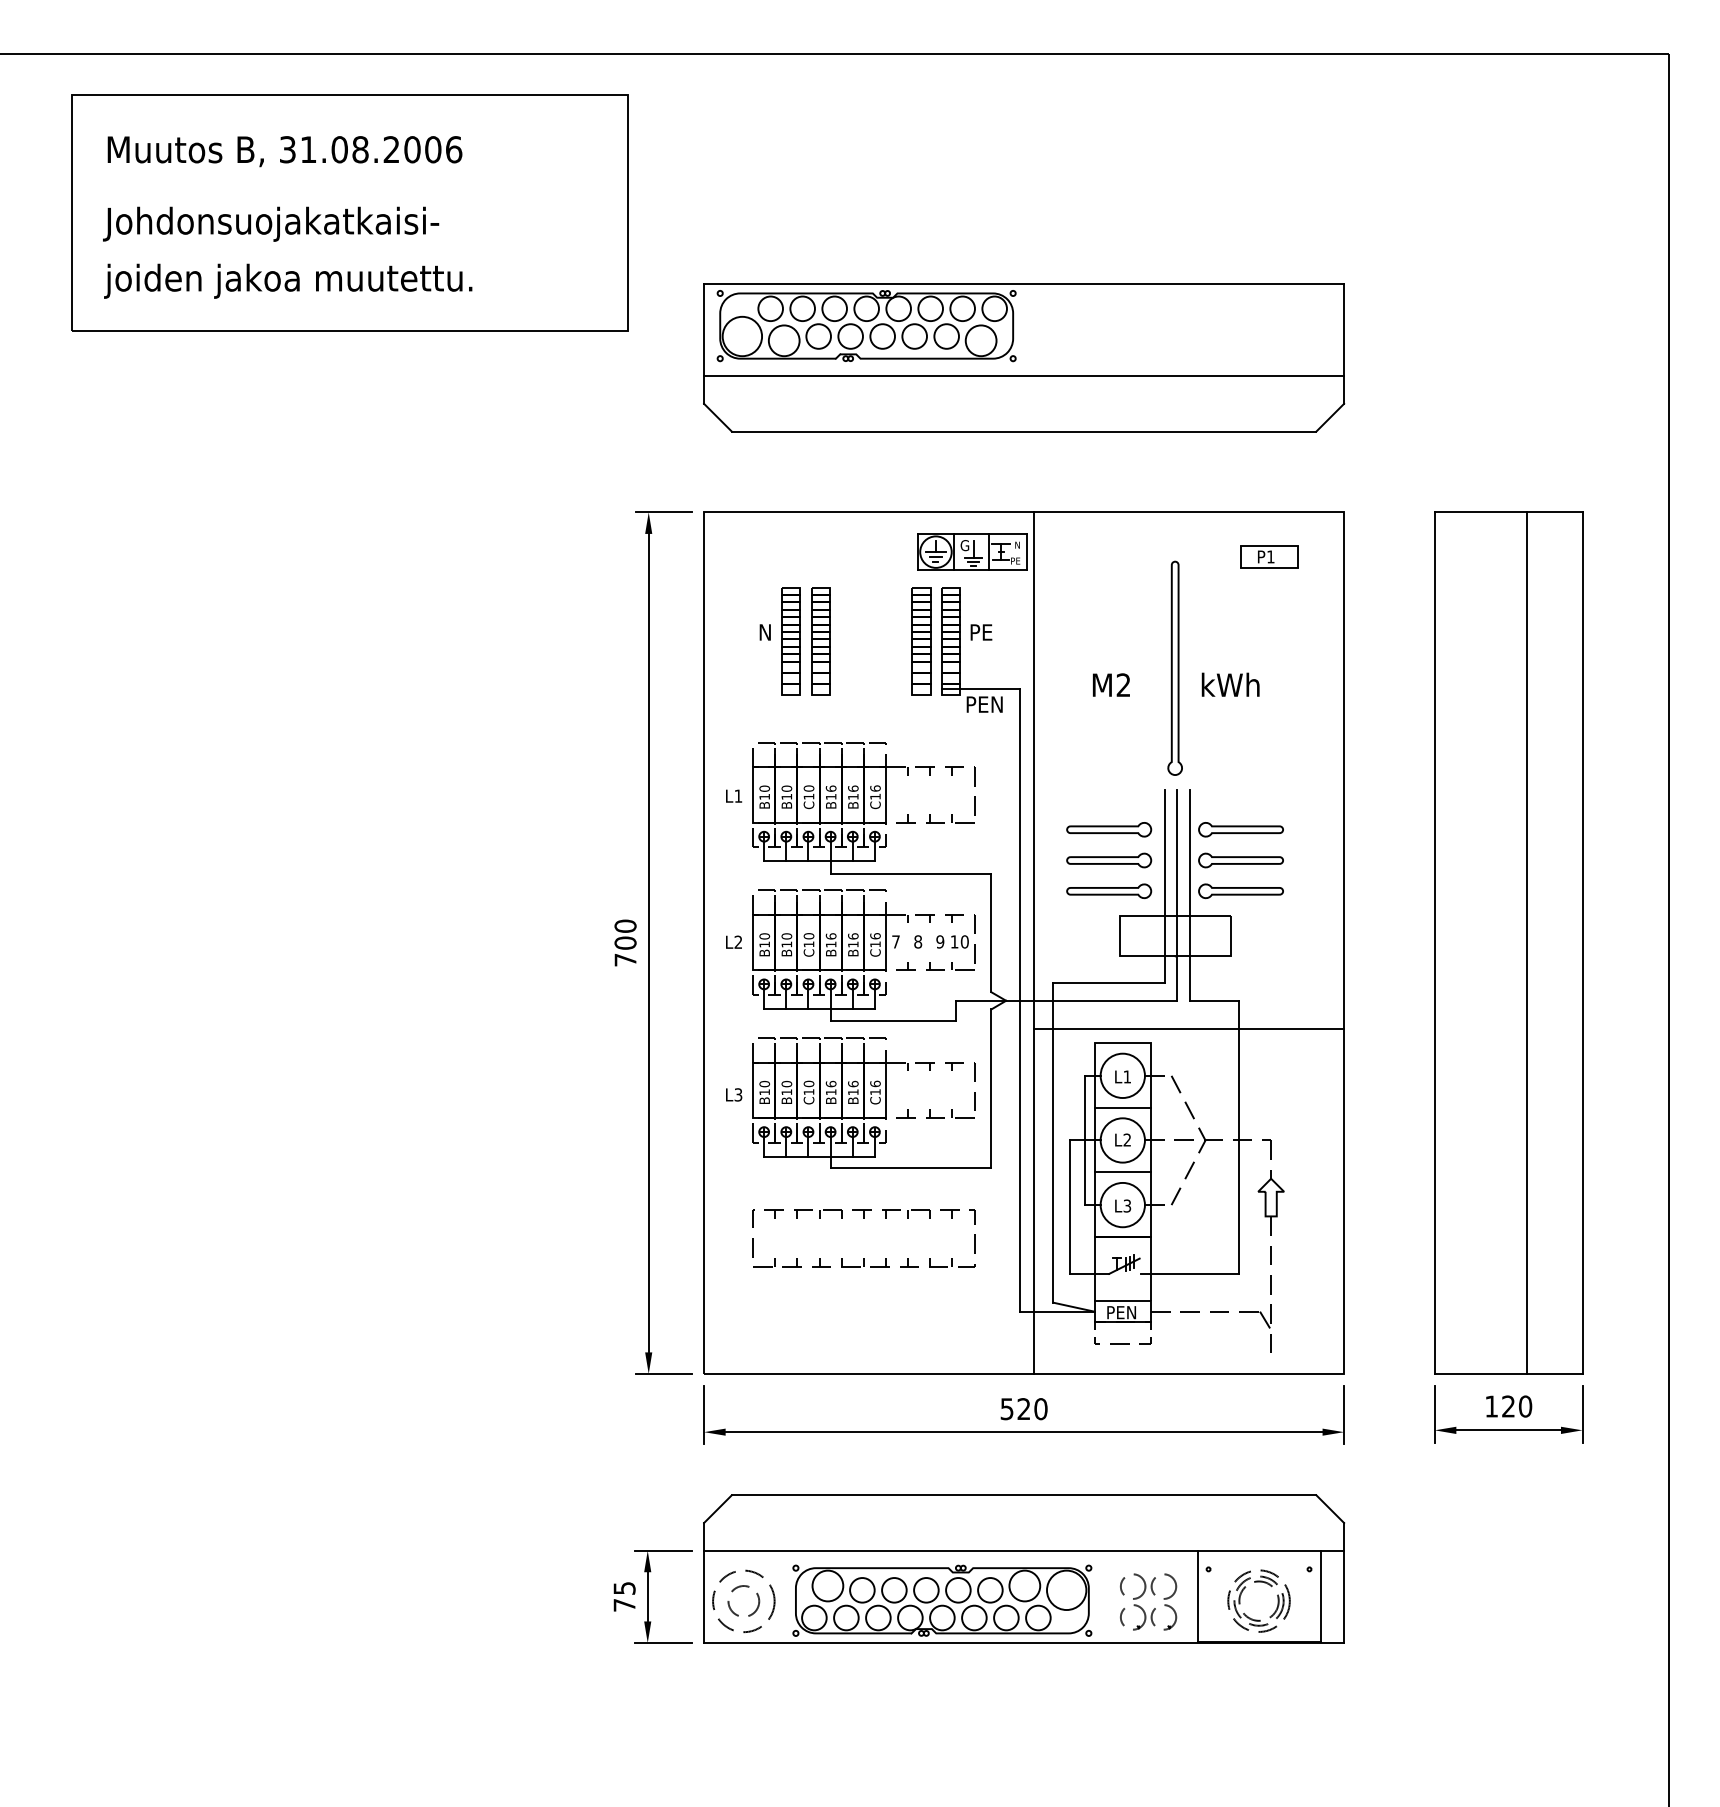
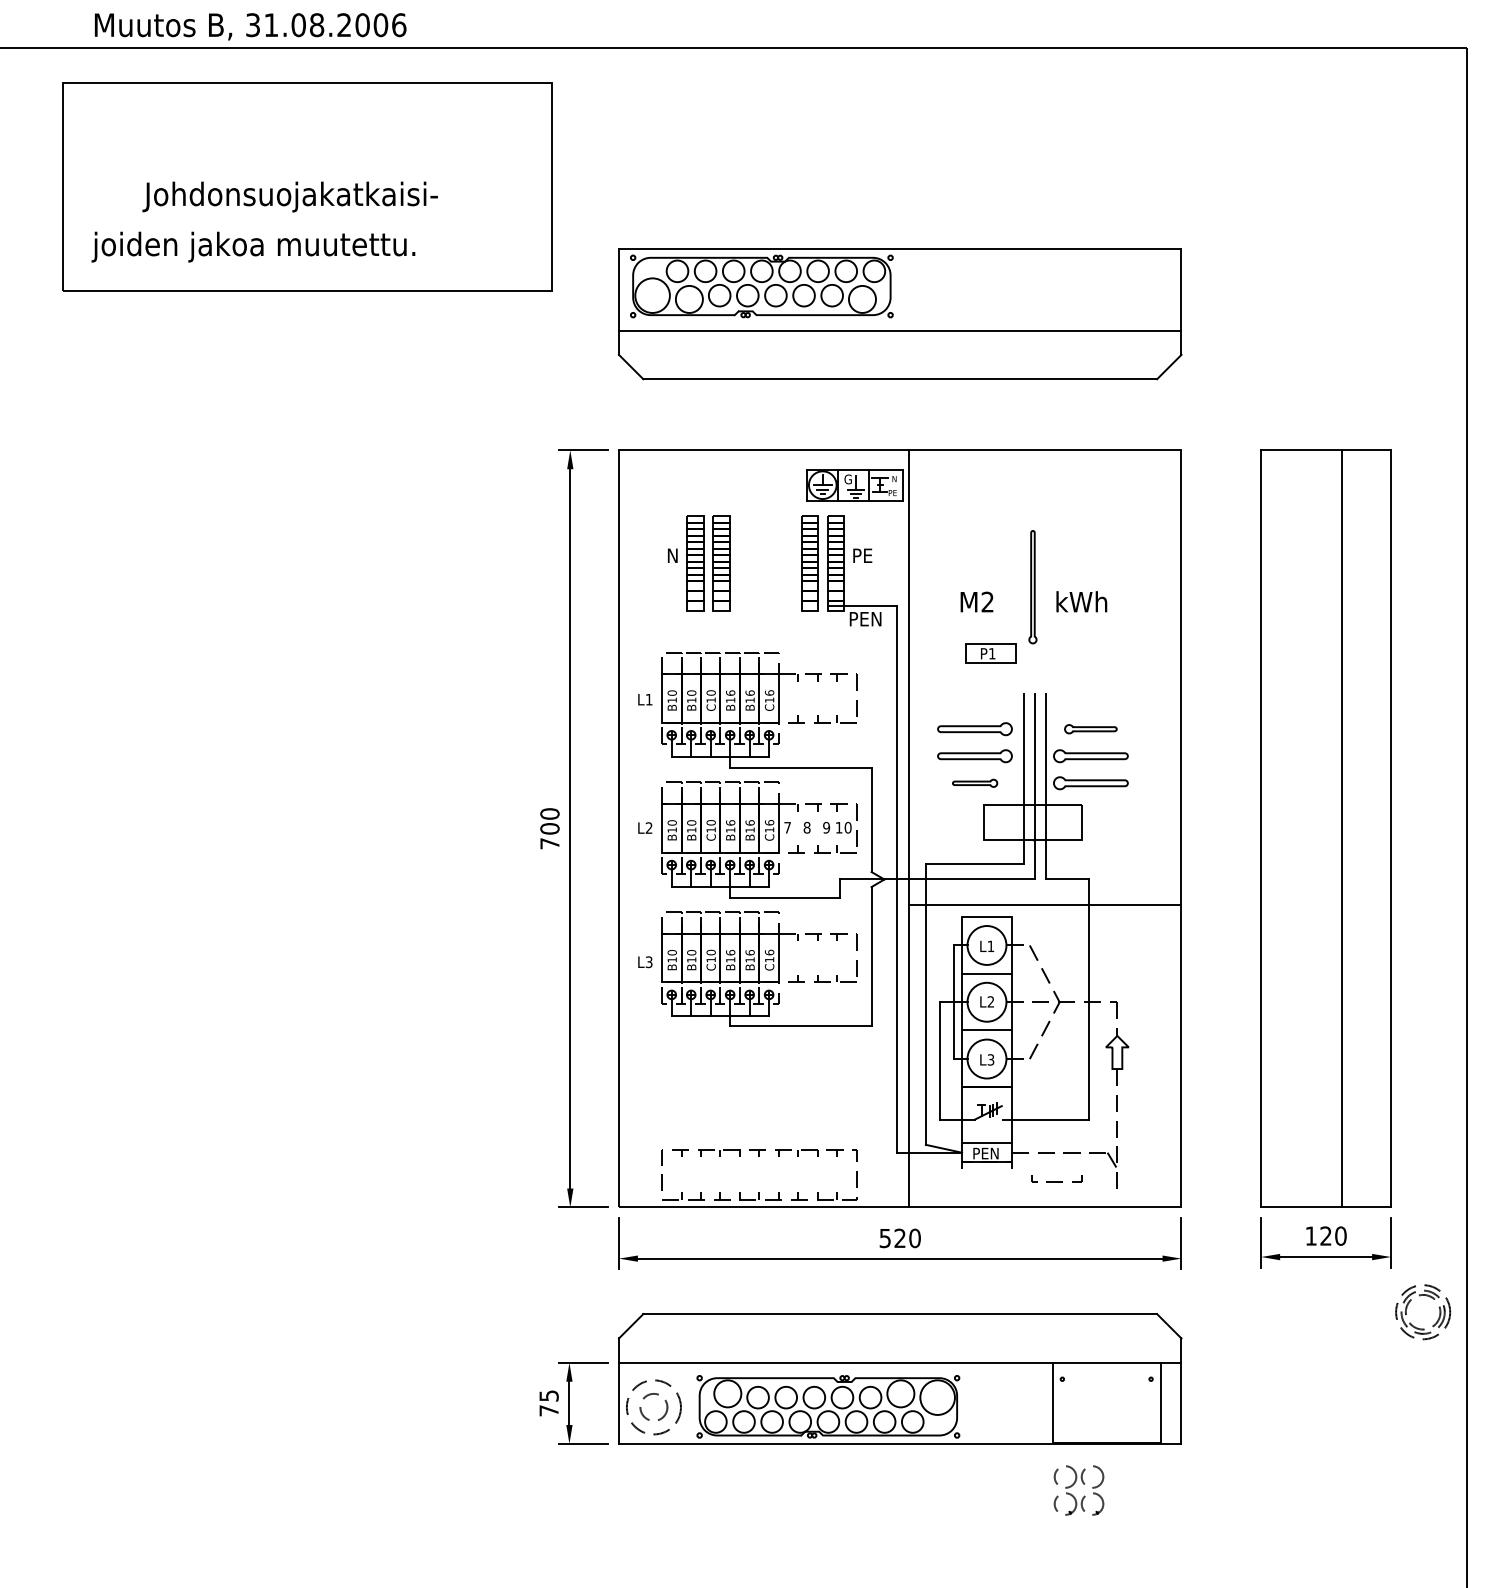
text: (284, 151) -> (250, 26), moved
text: (271, 223) -> (290, 196), moved
part: (1269, 556) -> (991, 653), moved
part: (1174, 667) -> (1032, 586), size x0.6
part: (1240, 829) -> (1090, 728), size x0.7
part: (1109, 891) -> (975, 783), size x0.6
part: (863, 1218) -> (759, 1156), moved
part: (1122, 1340) -> (1057, 1178), moved
part: (1246, 1587) -> (1412, 1300), moved
part: (1143, 1595) -> (1074, 1484), moved

